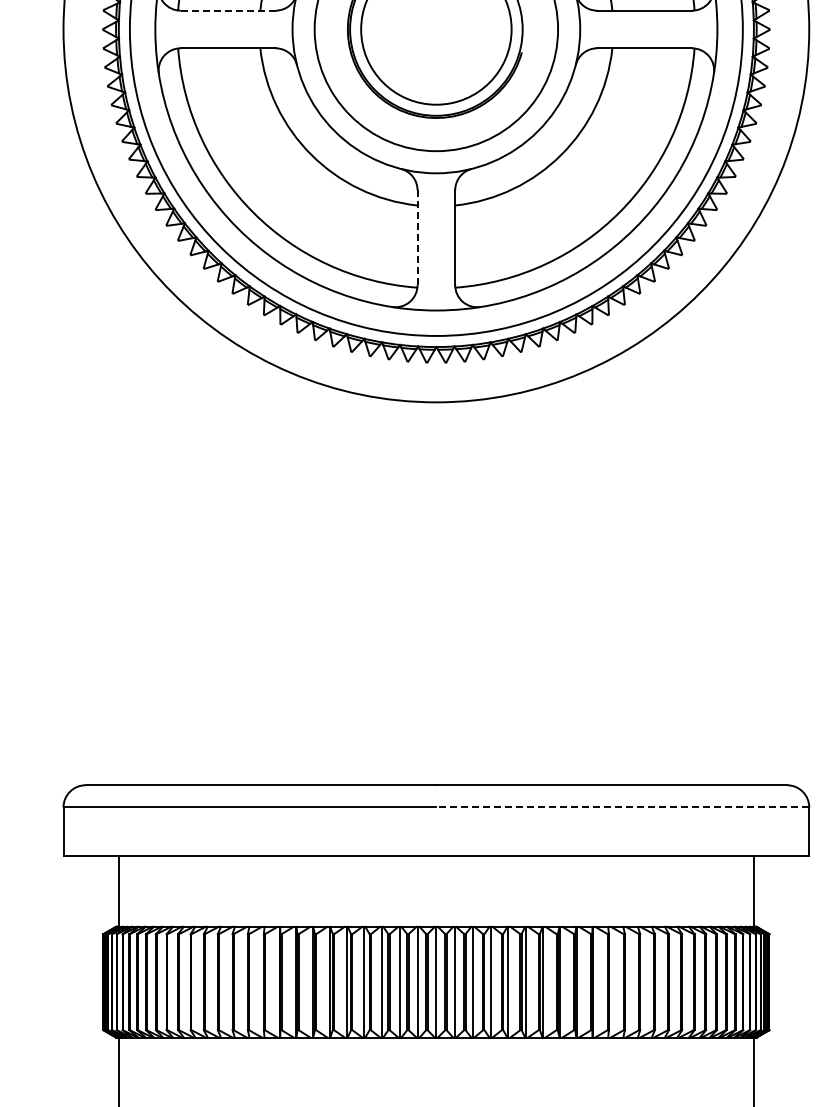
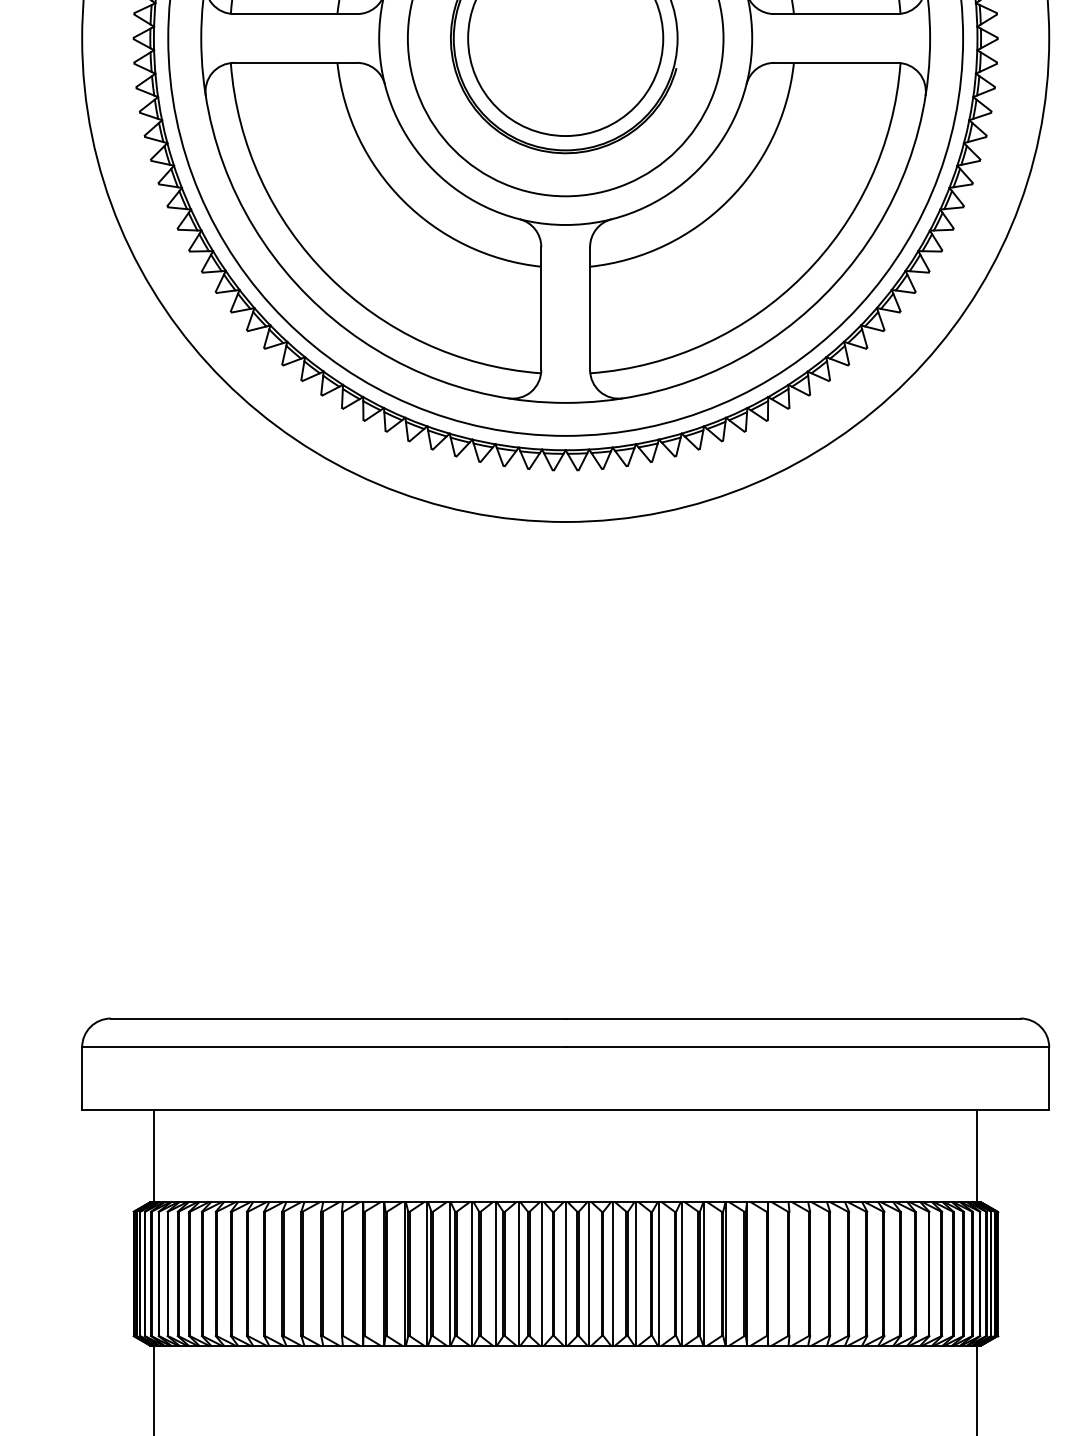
line: (227, 10) -> (294, 13), dashed -> solid
line: (417, 238) -> (541, 309), dashed -> solid
line: (622, 807) -> (807, 1047), dashed -> solid

